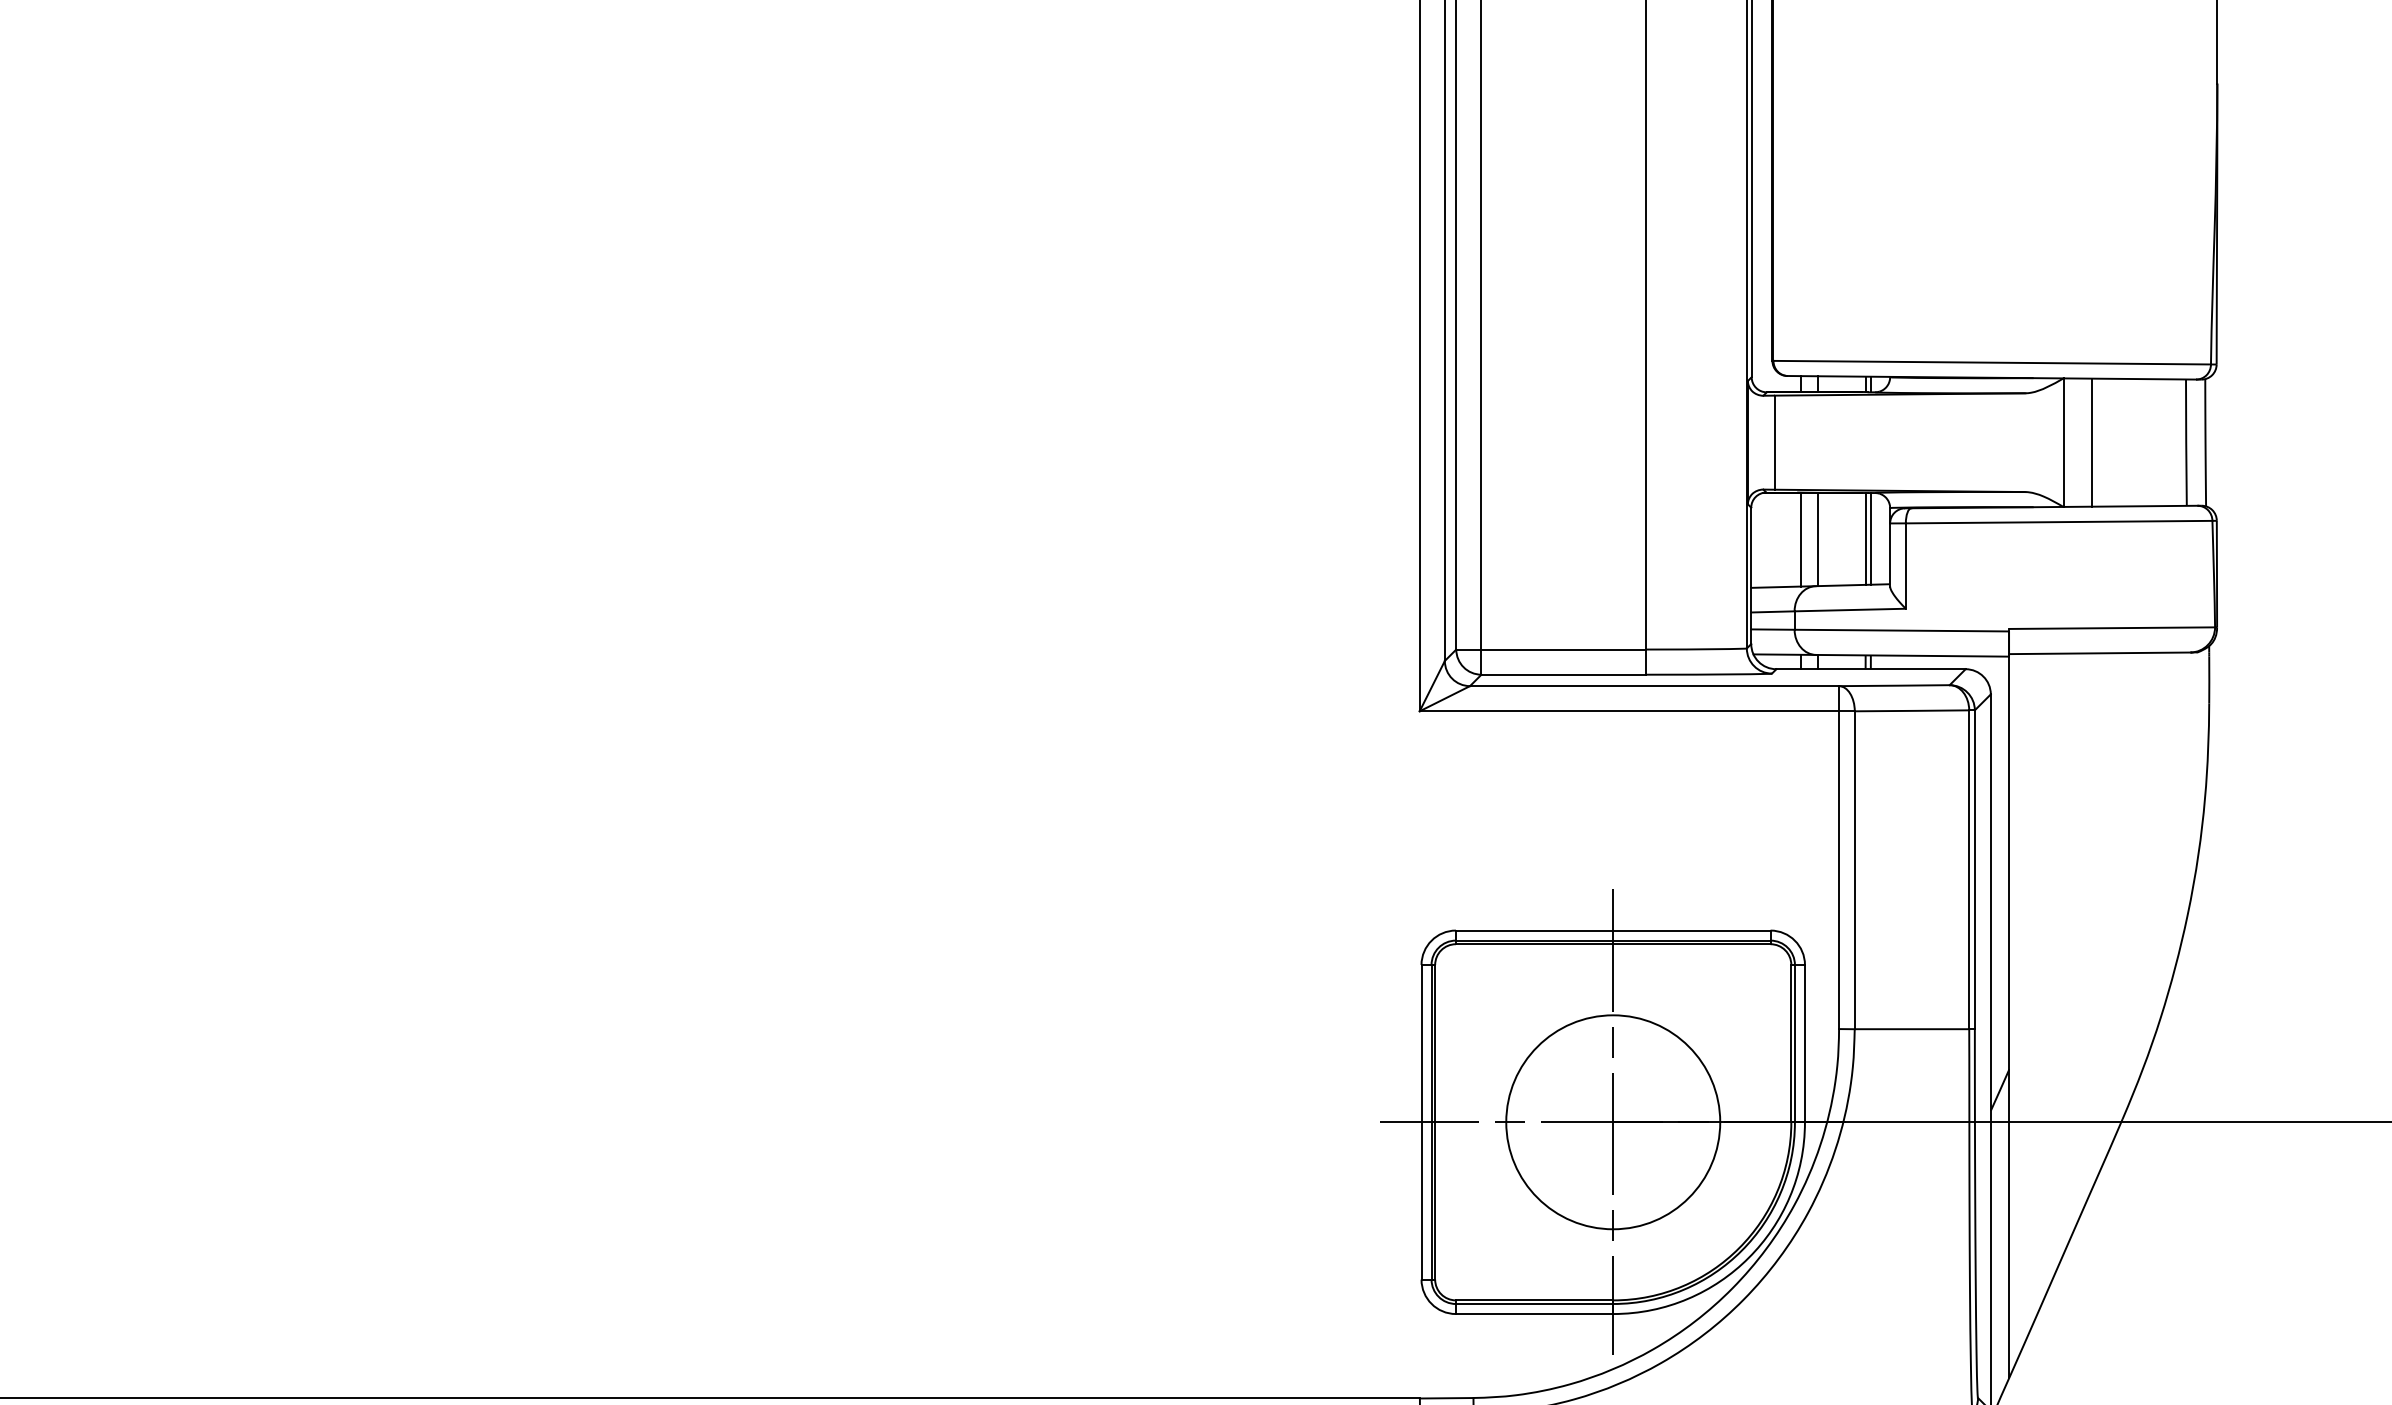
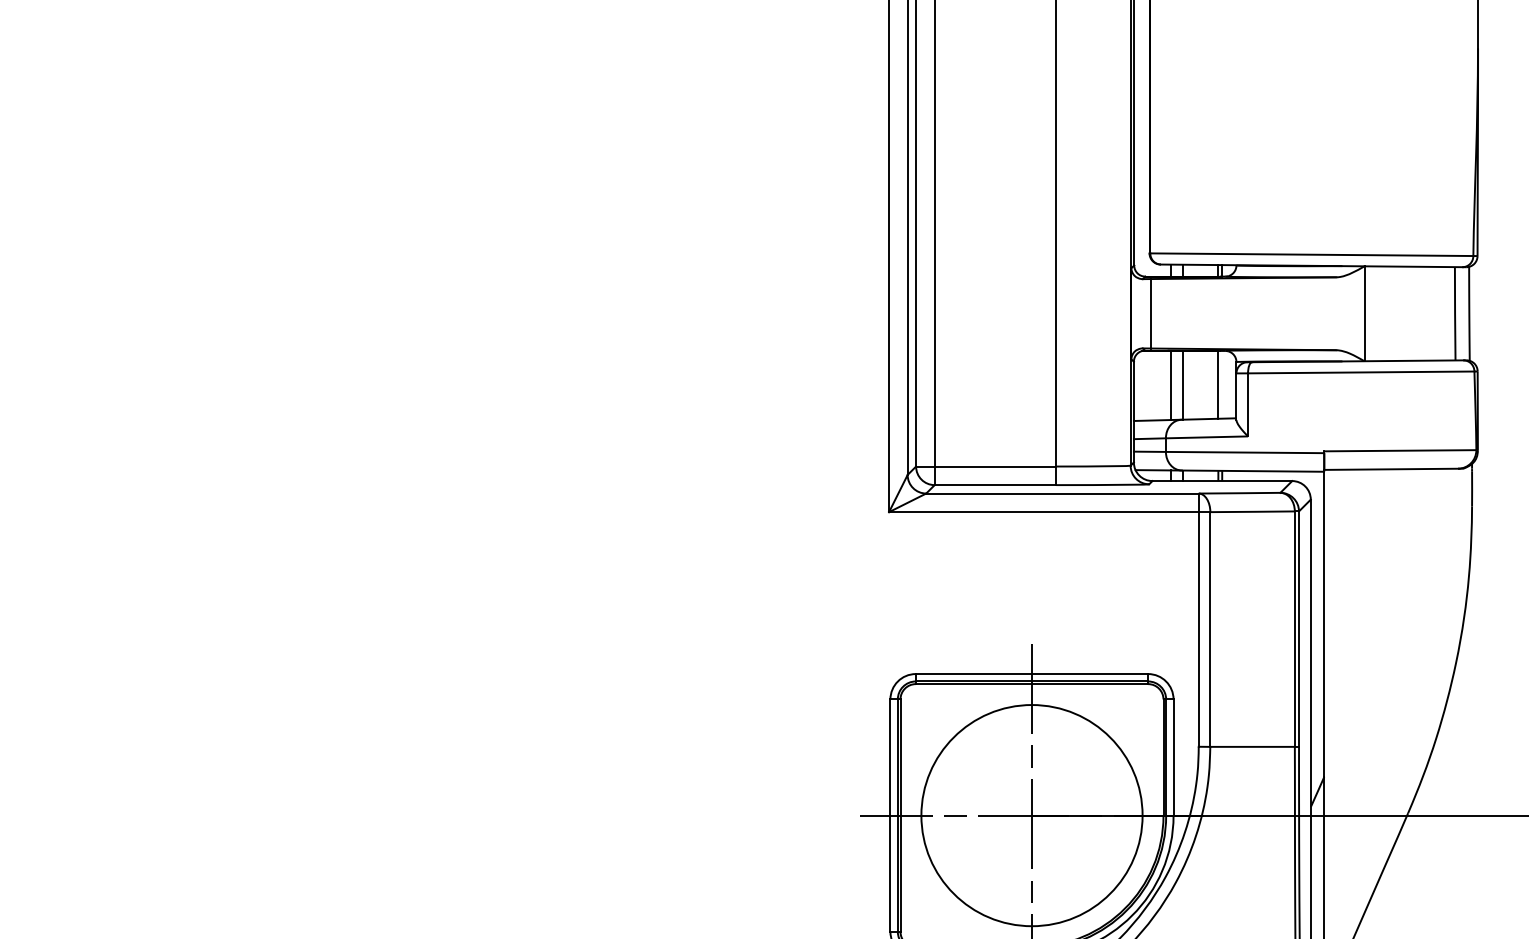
line: (2091, 442) -> (1385, 313), removed
line: (1870, 538) -> (1221, 384), removed
circle: (1613, 1122) -> (1032, 815), size x1.4

